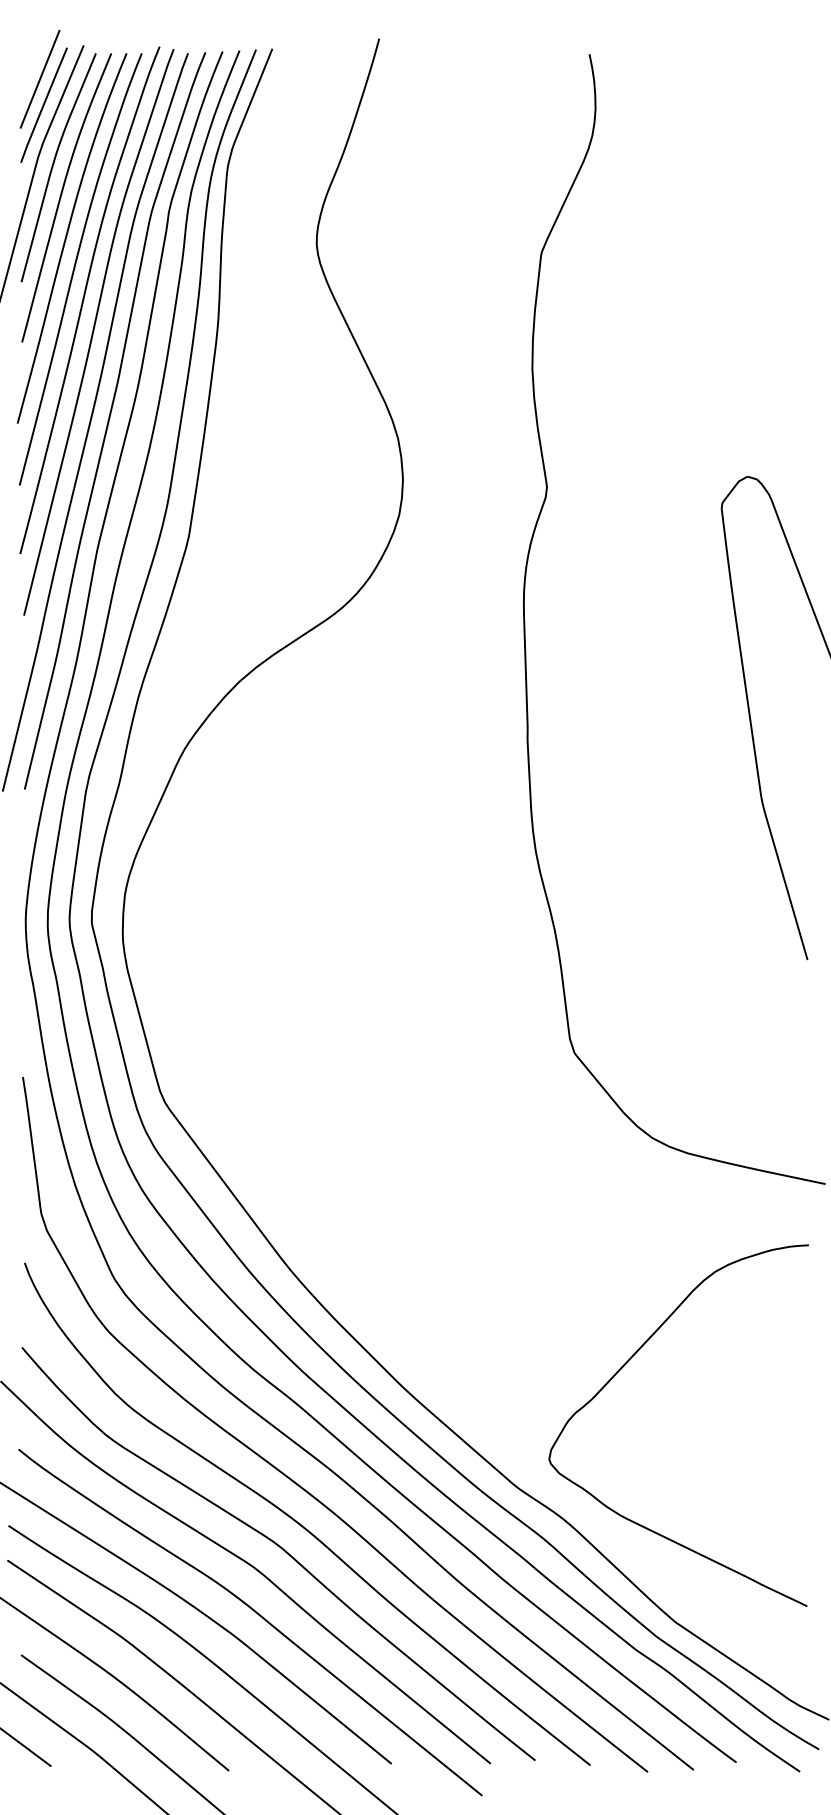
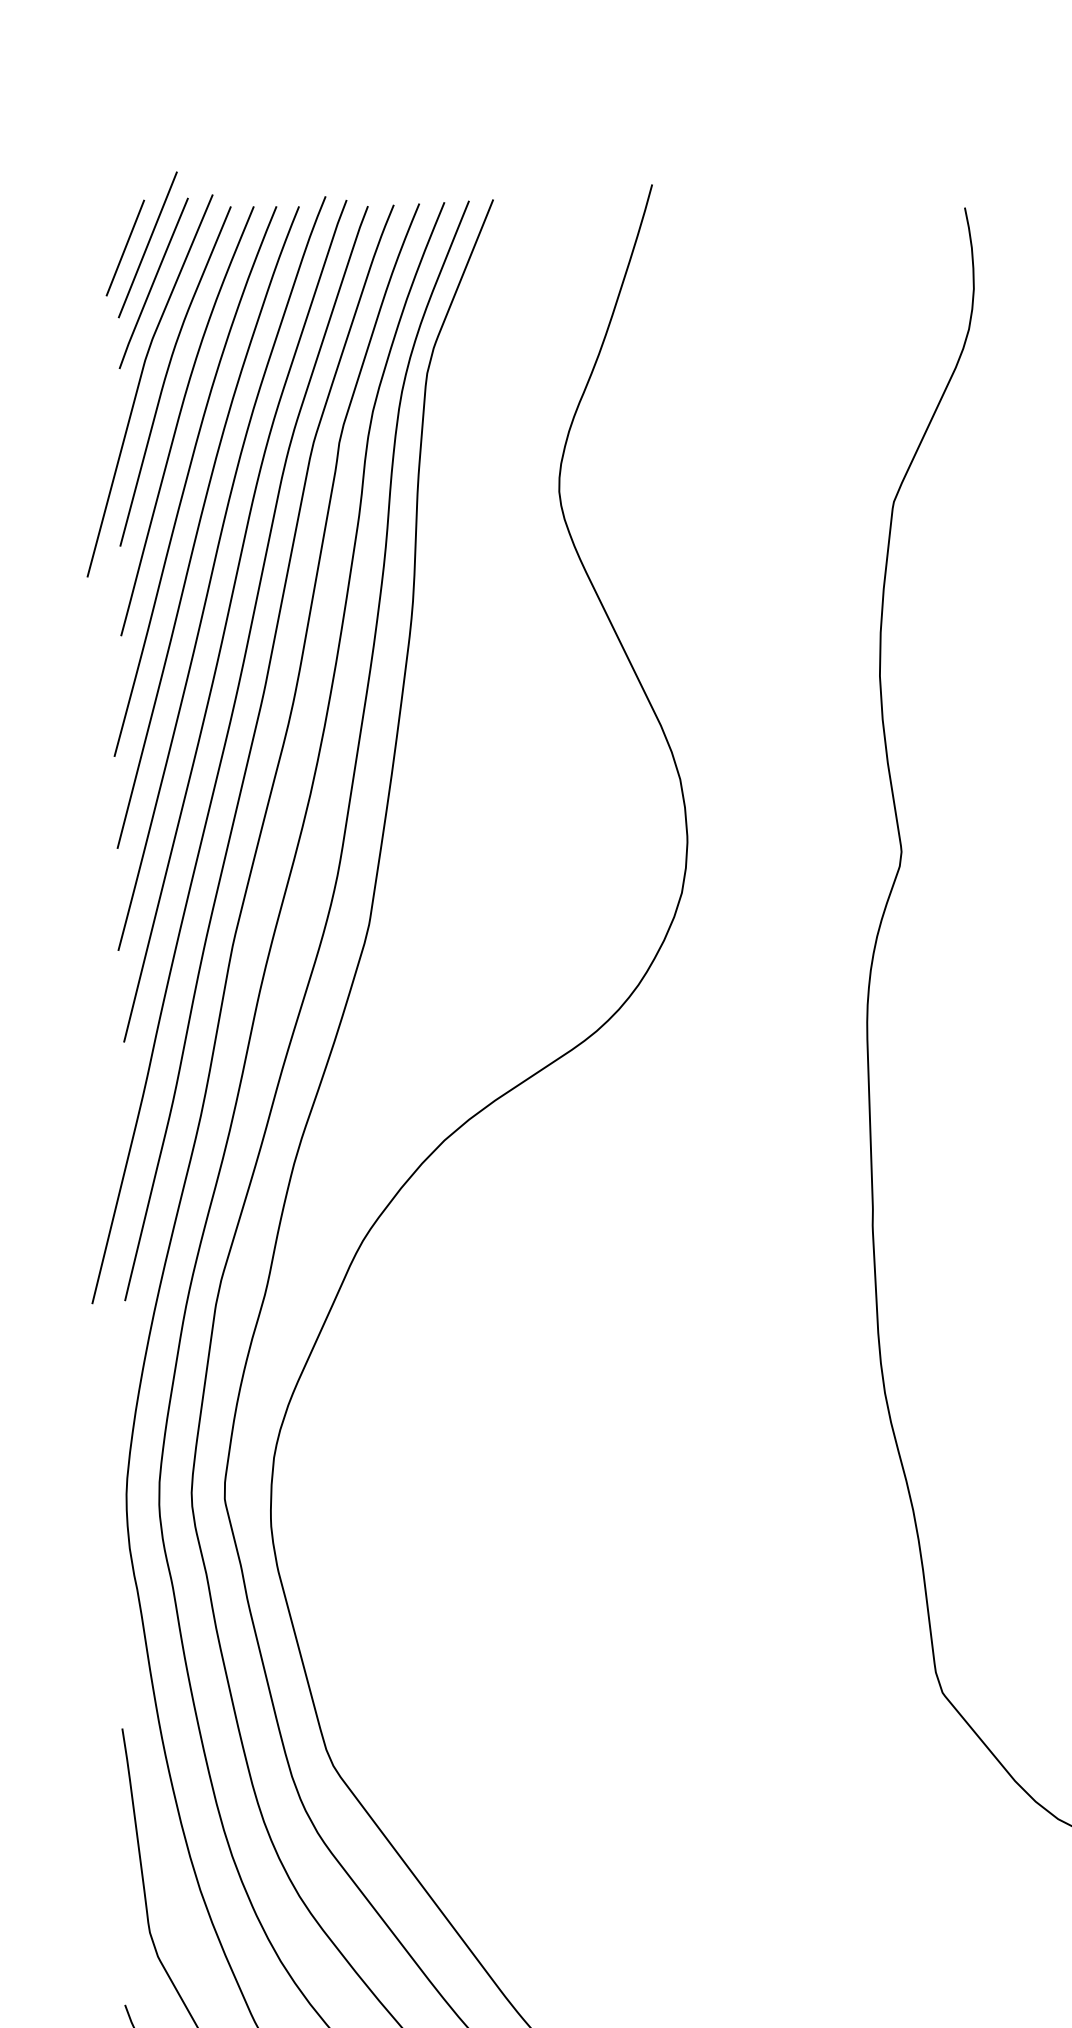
line: (24, 81) -> (124, 248), added

